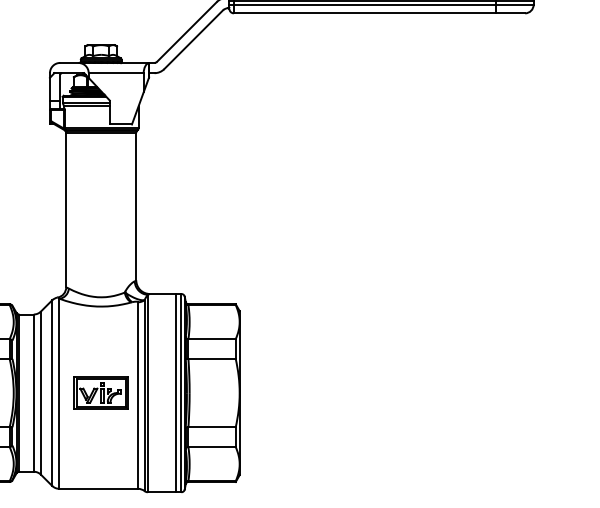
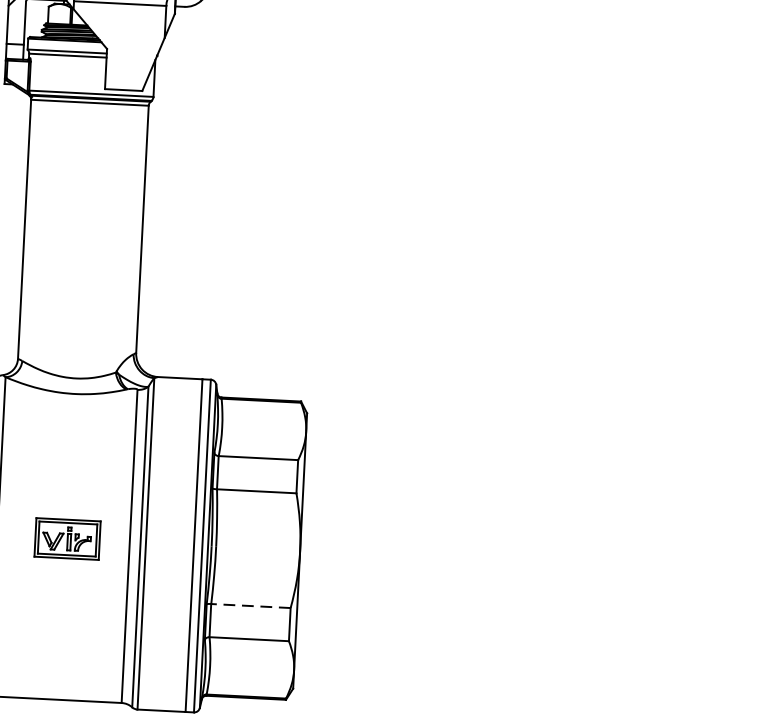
part: (100, 392) -> (66, 538), size x0.7
line: (212, 427) -> (251, 606), solid -> dashed

